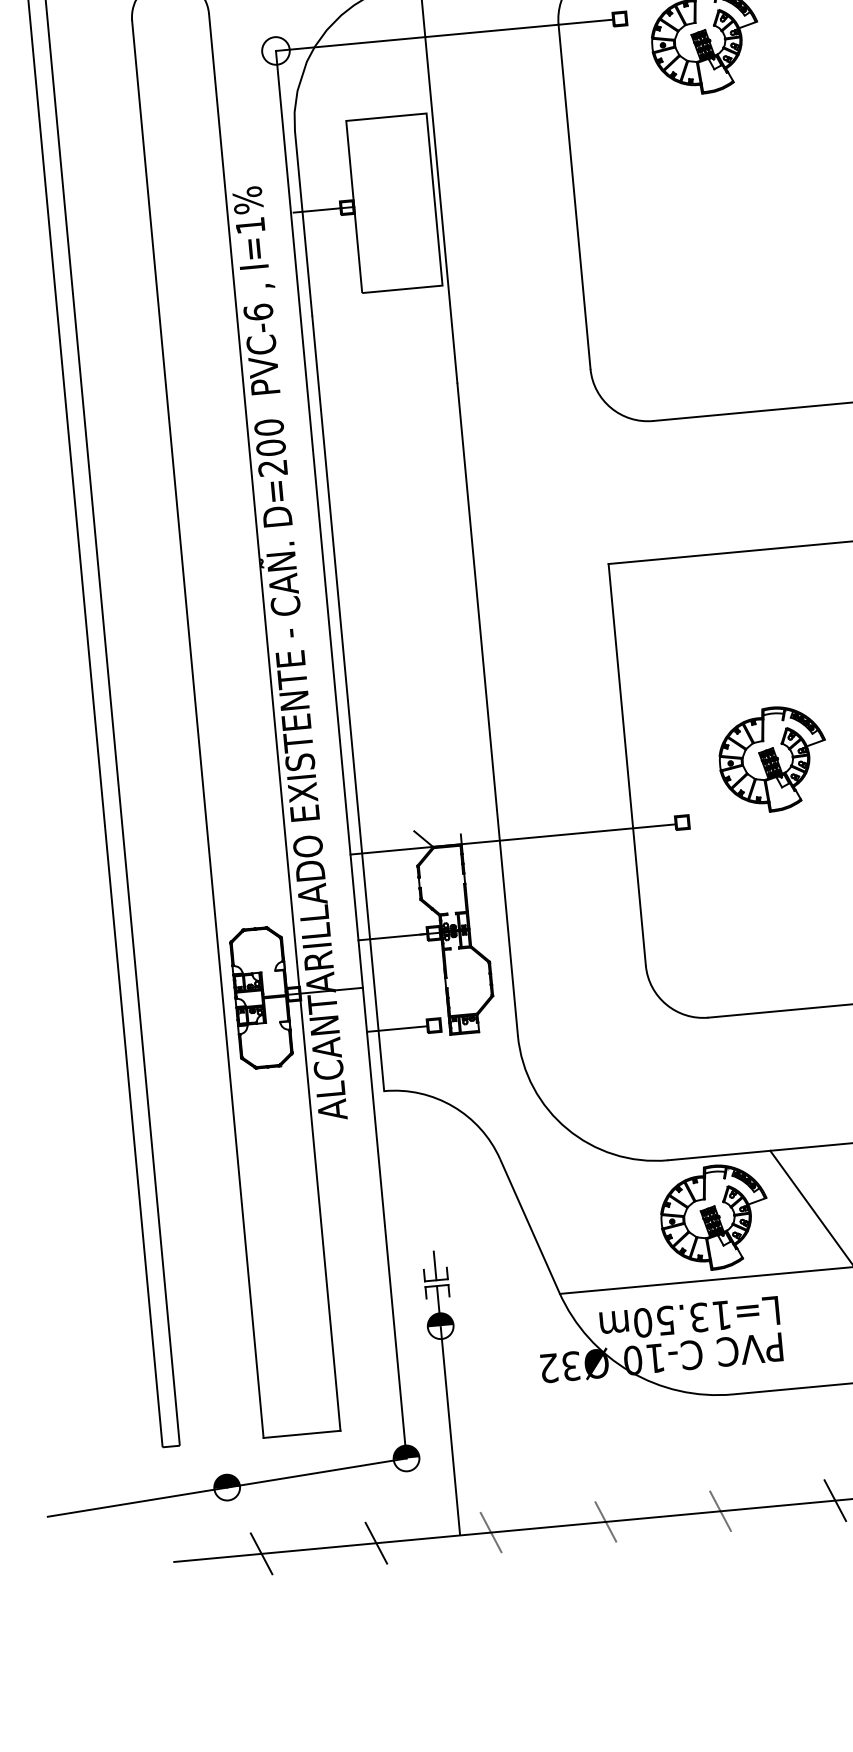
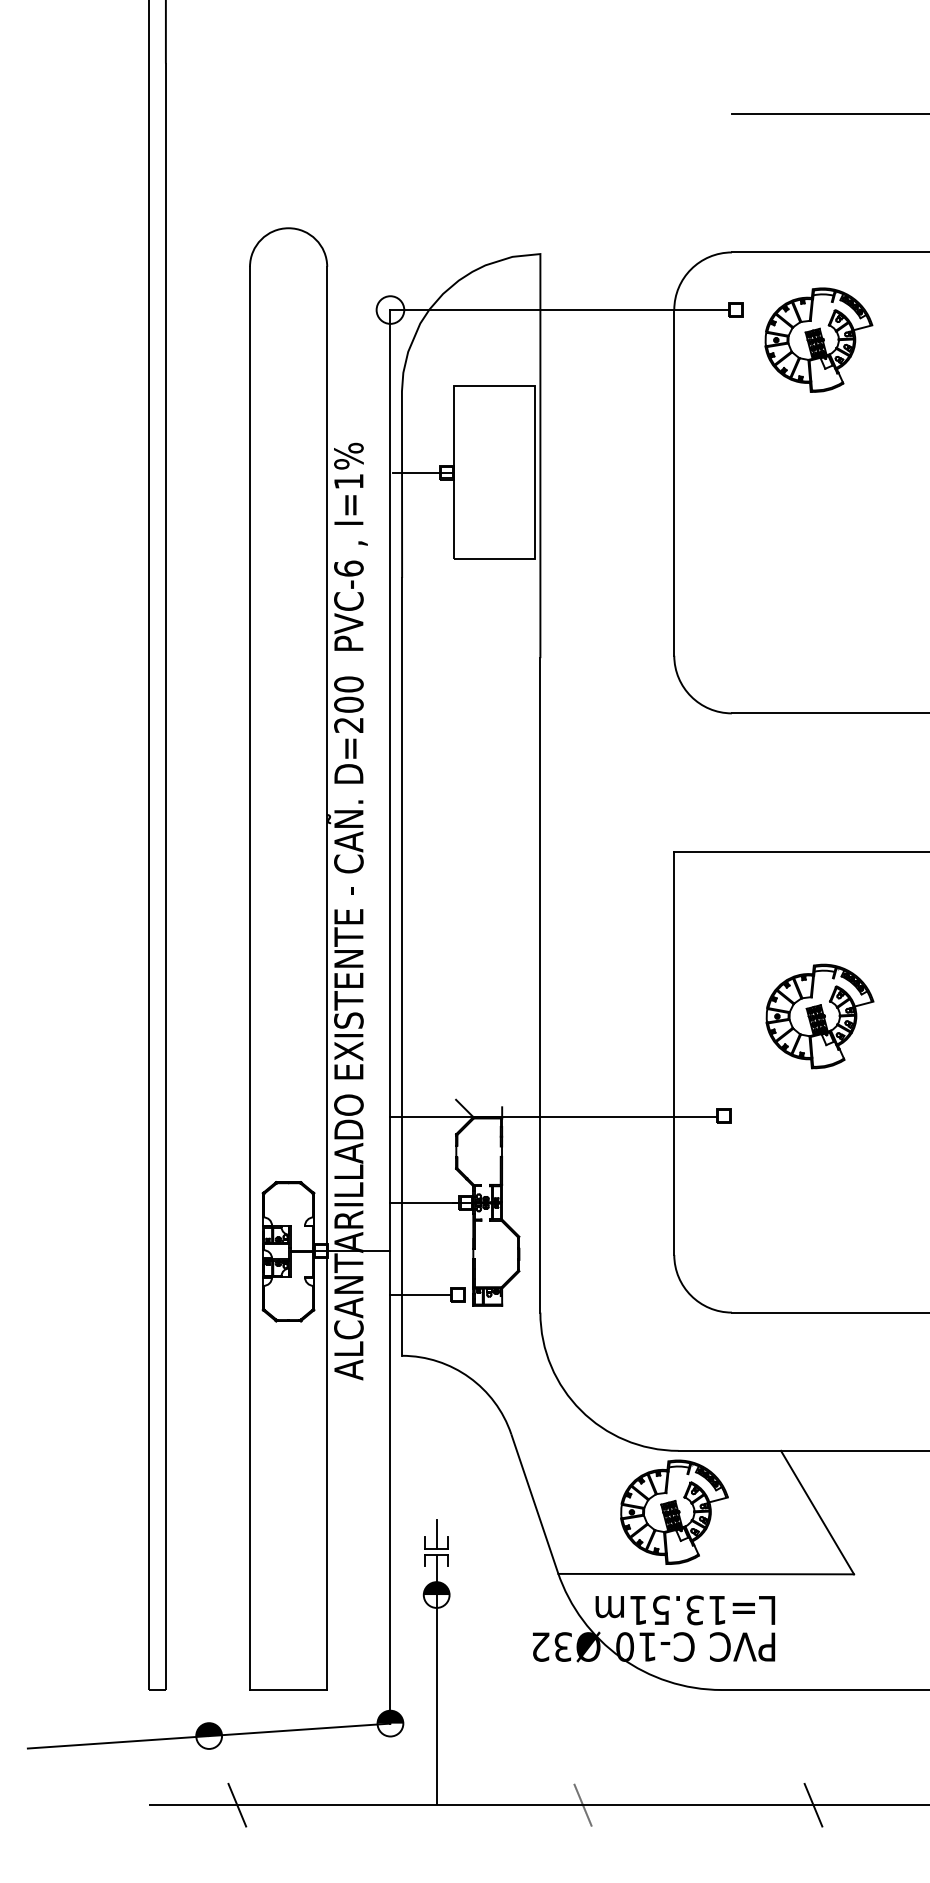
part: (772, 759) -> (819, 1016), moved
part: (714, 1216) -> (674, 1511), moved
text: (643, 1322) -> (638, 1610), L=13.50m -> L=13.51m
line: (720, 1510) -> (698, 1804), removed
line: (490, 1531) -> (467, 1804), removed
line: (376, 1542) -> (352, 1804), removed

